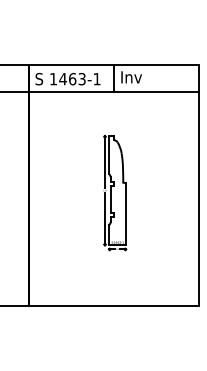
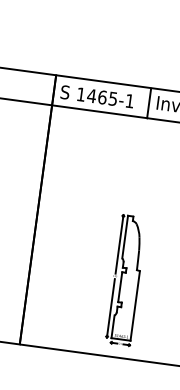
text: (82, 78) -> (113, 98), 1463-1 -> 1465-1
part: (115, 192) -> (126, 279), moved

